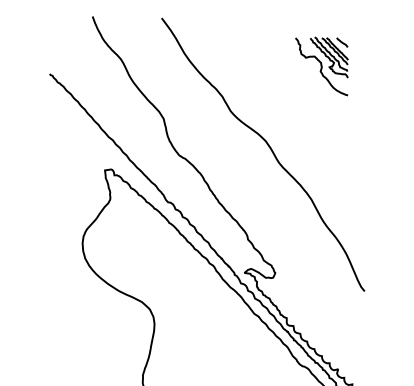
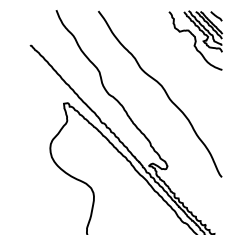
part: (321, 66) -> (195, 40), size x1.67

